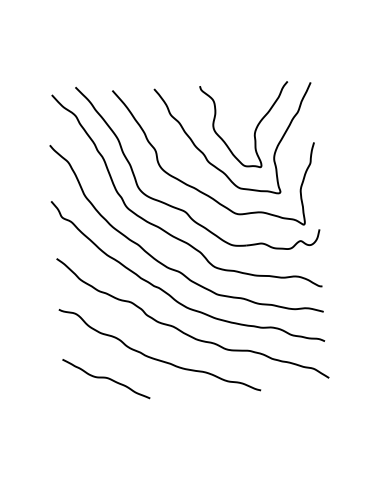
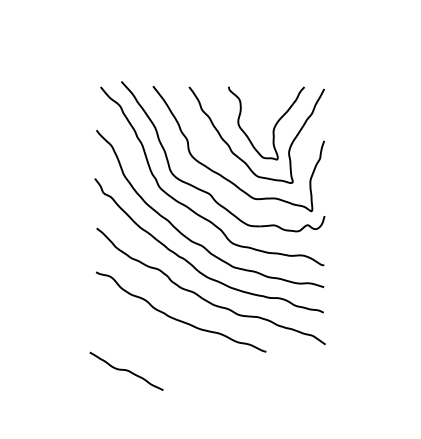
curve: (106, 378) -> (126, 370), moved

